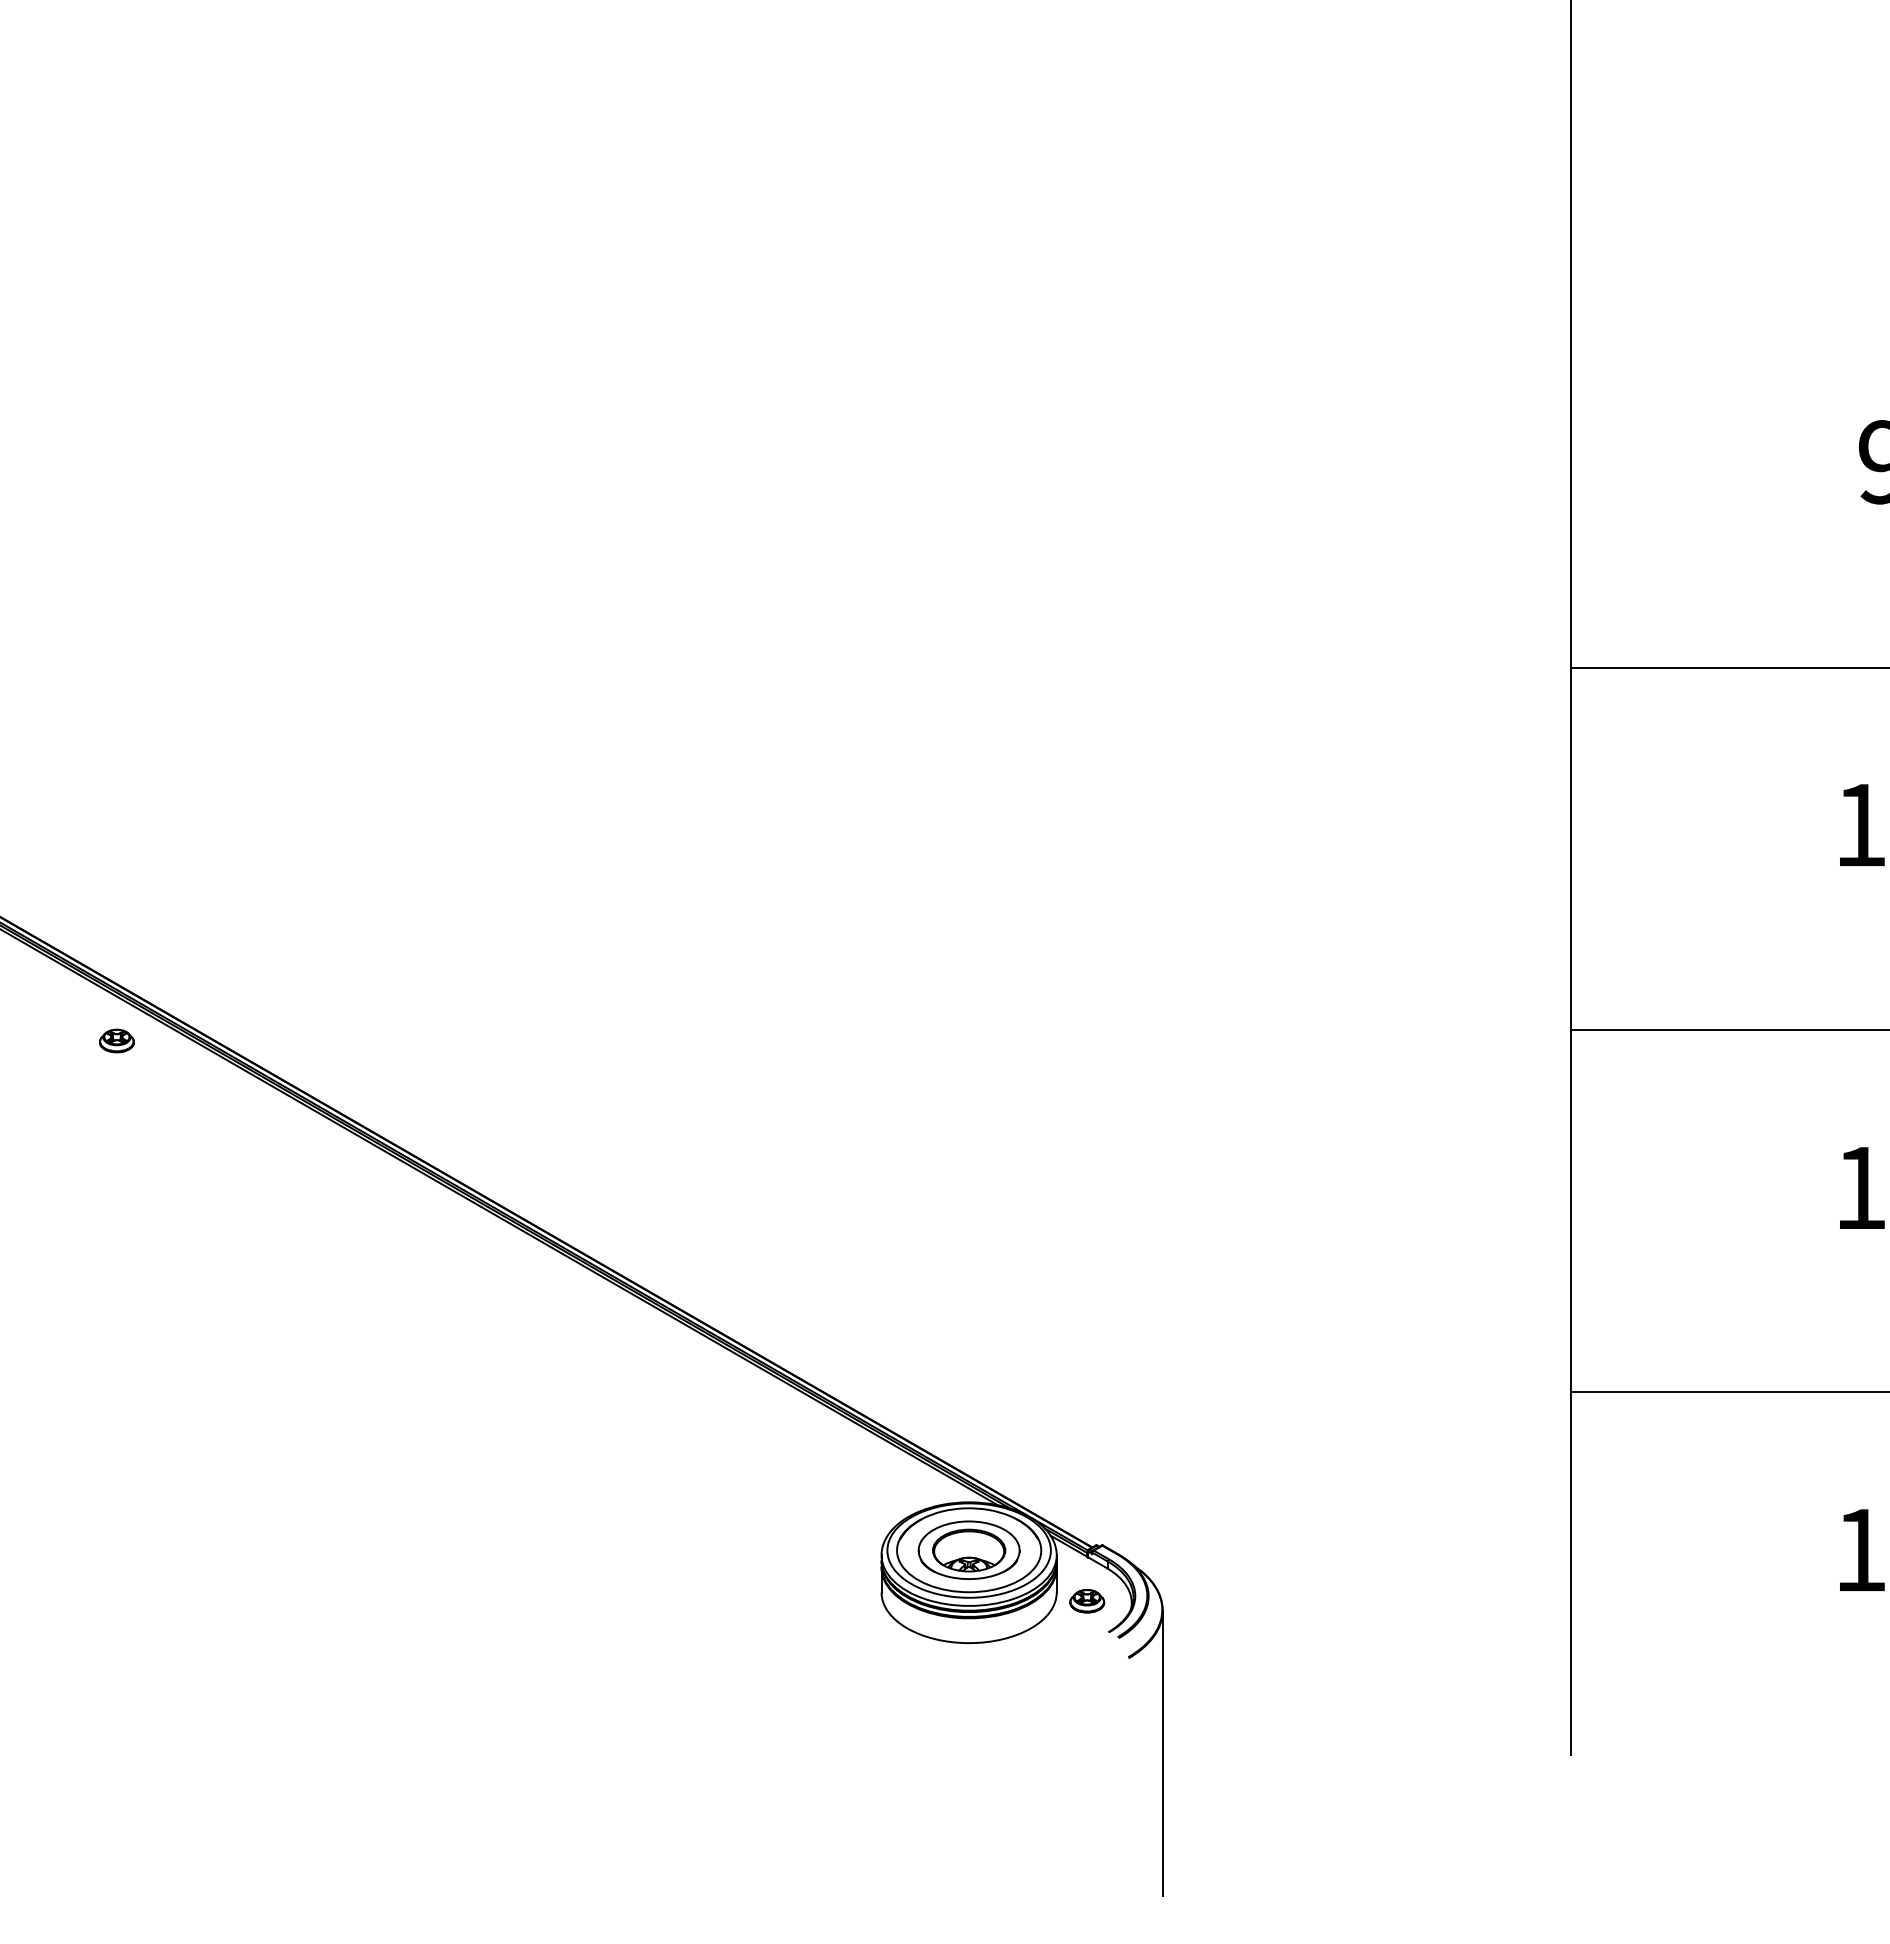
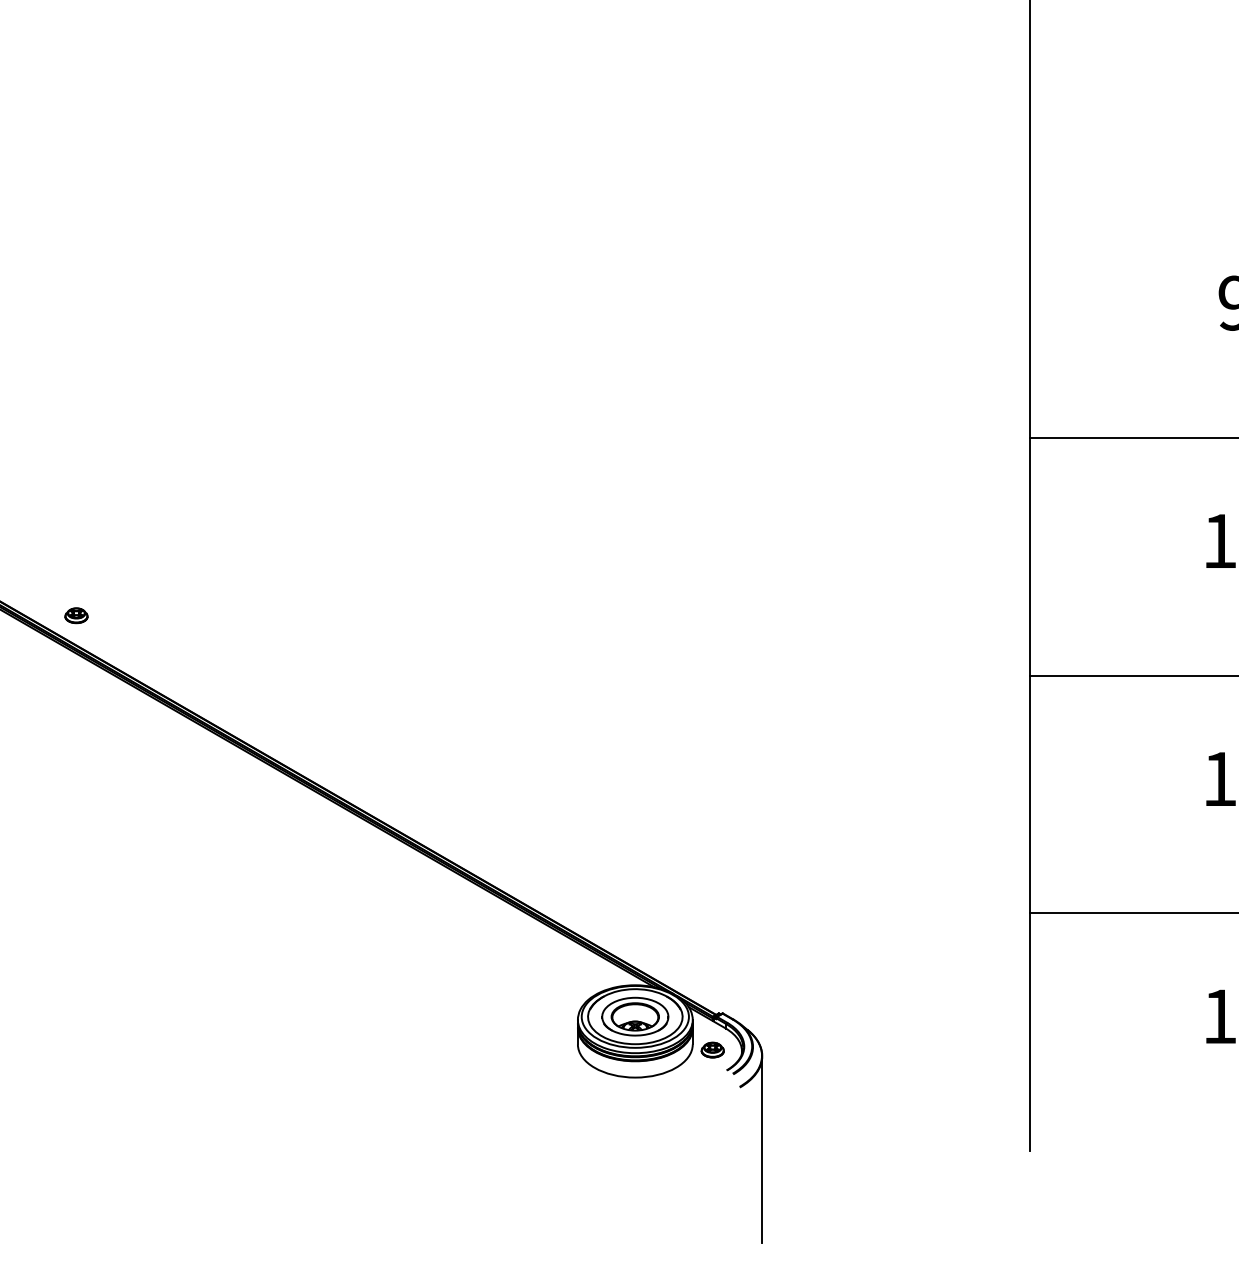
part: (116, 1040) -> (76, 615), moved

